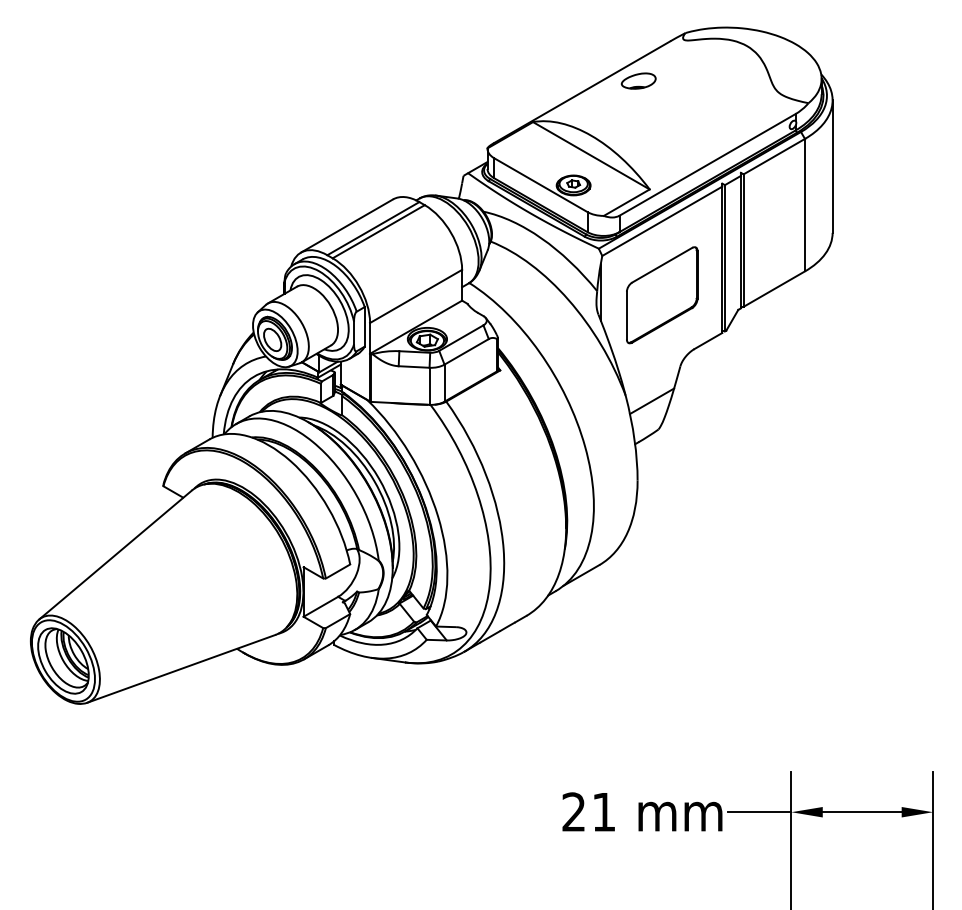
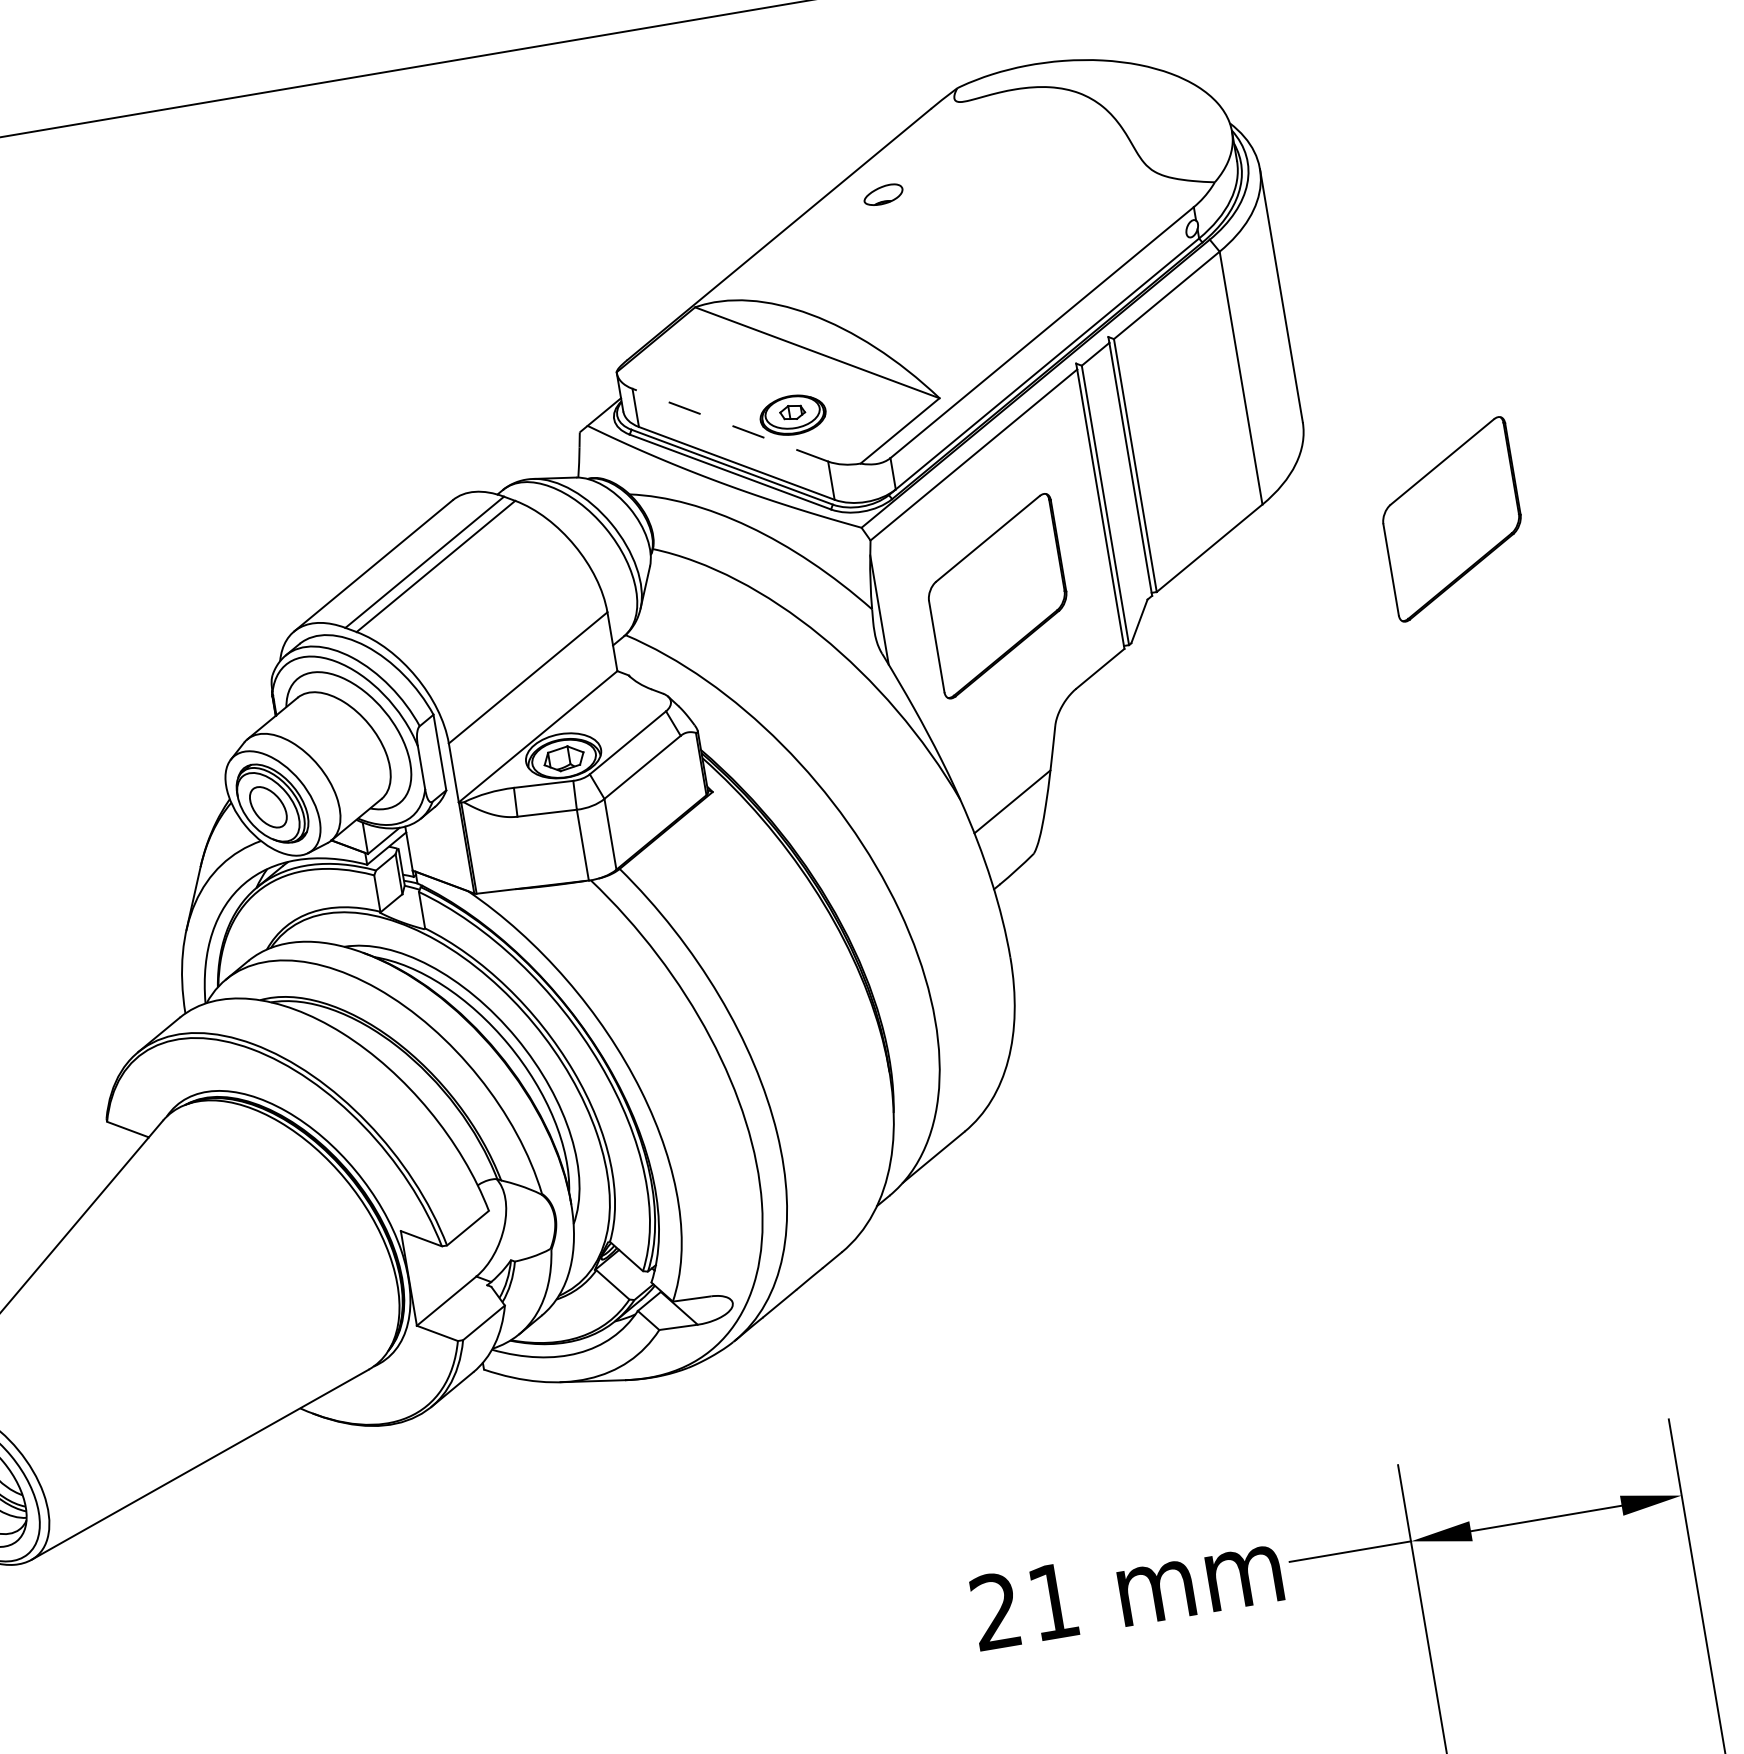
part: (638, 80) -> (882, 193), size x0.6
line: (540, 185) -> (729, 425), solid -> dashed
part: (900, 295) -> (1452, 519), added

